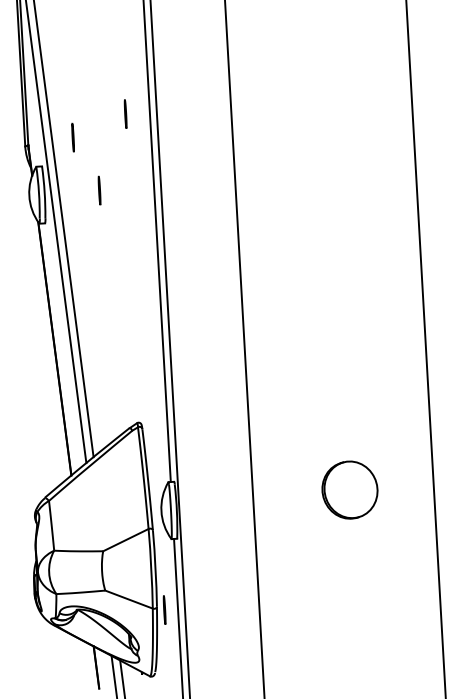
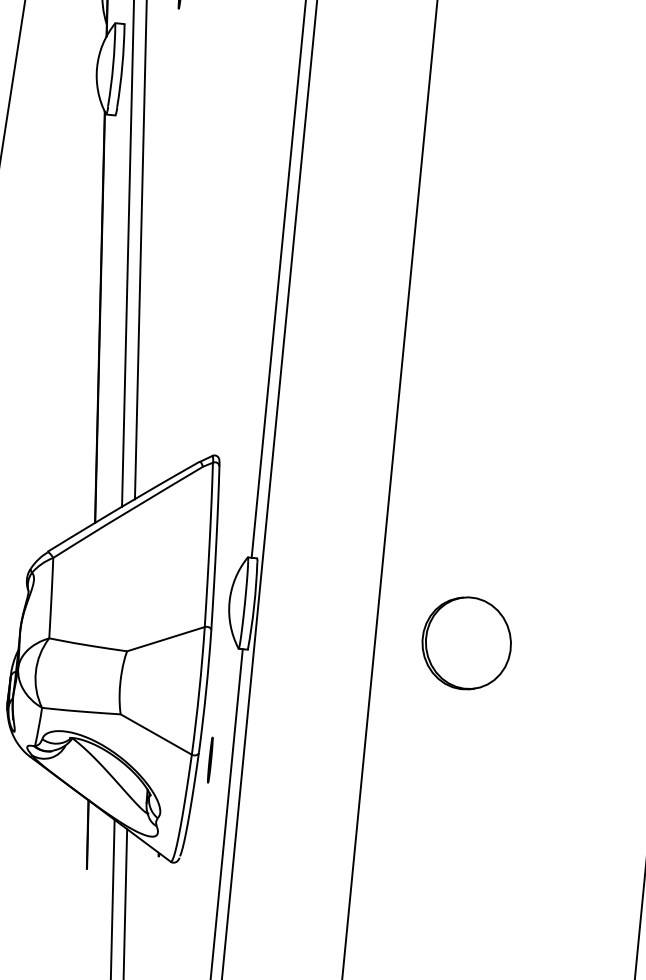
line: (99, 190) -> (210, 76), removed
part: (349, 489) -> (466, 642), moved

